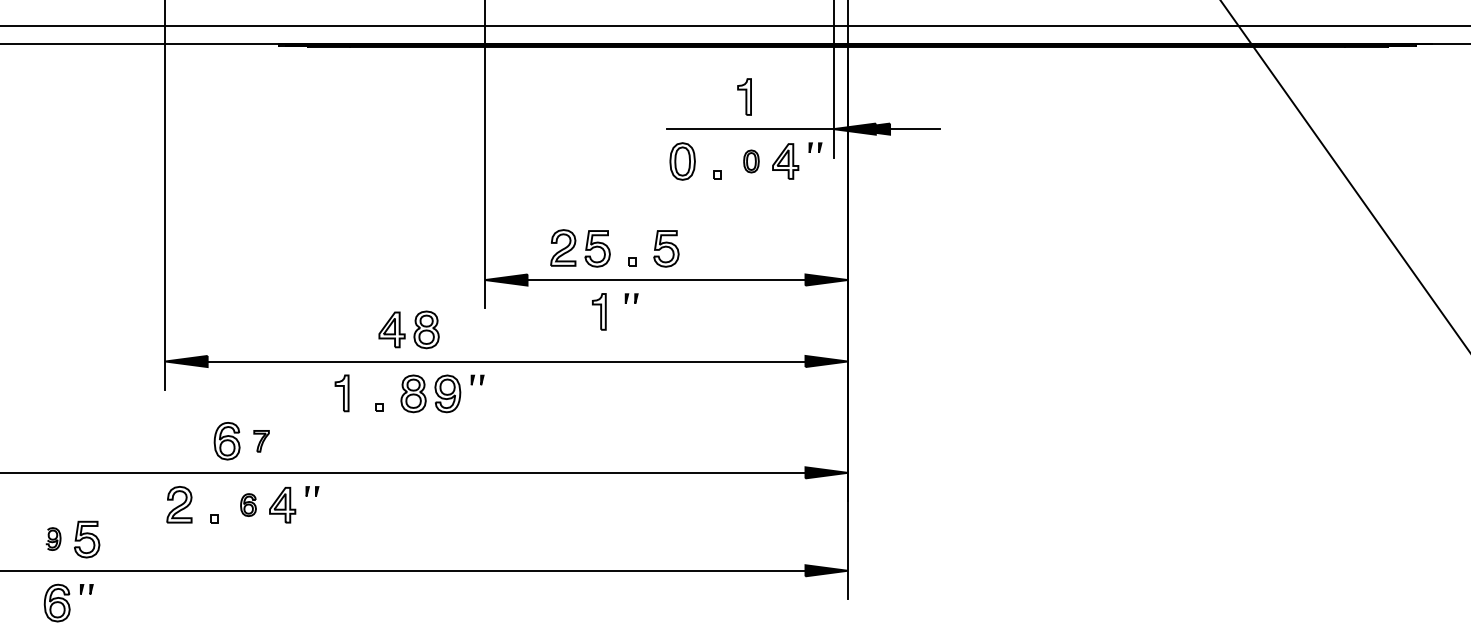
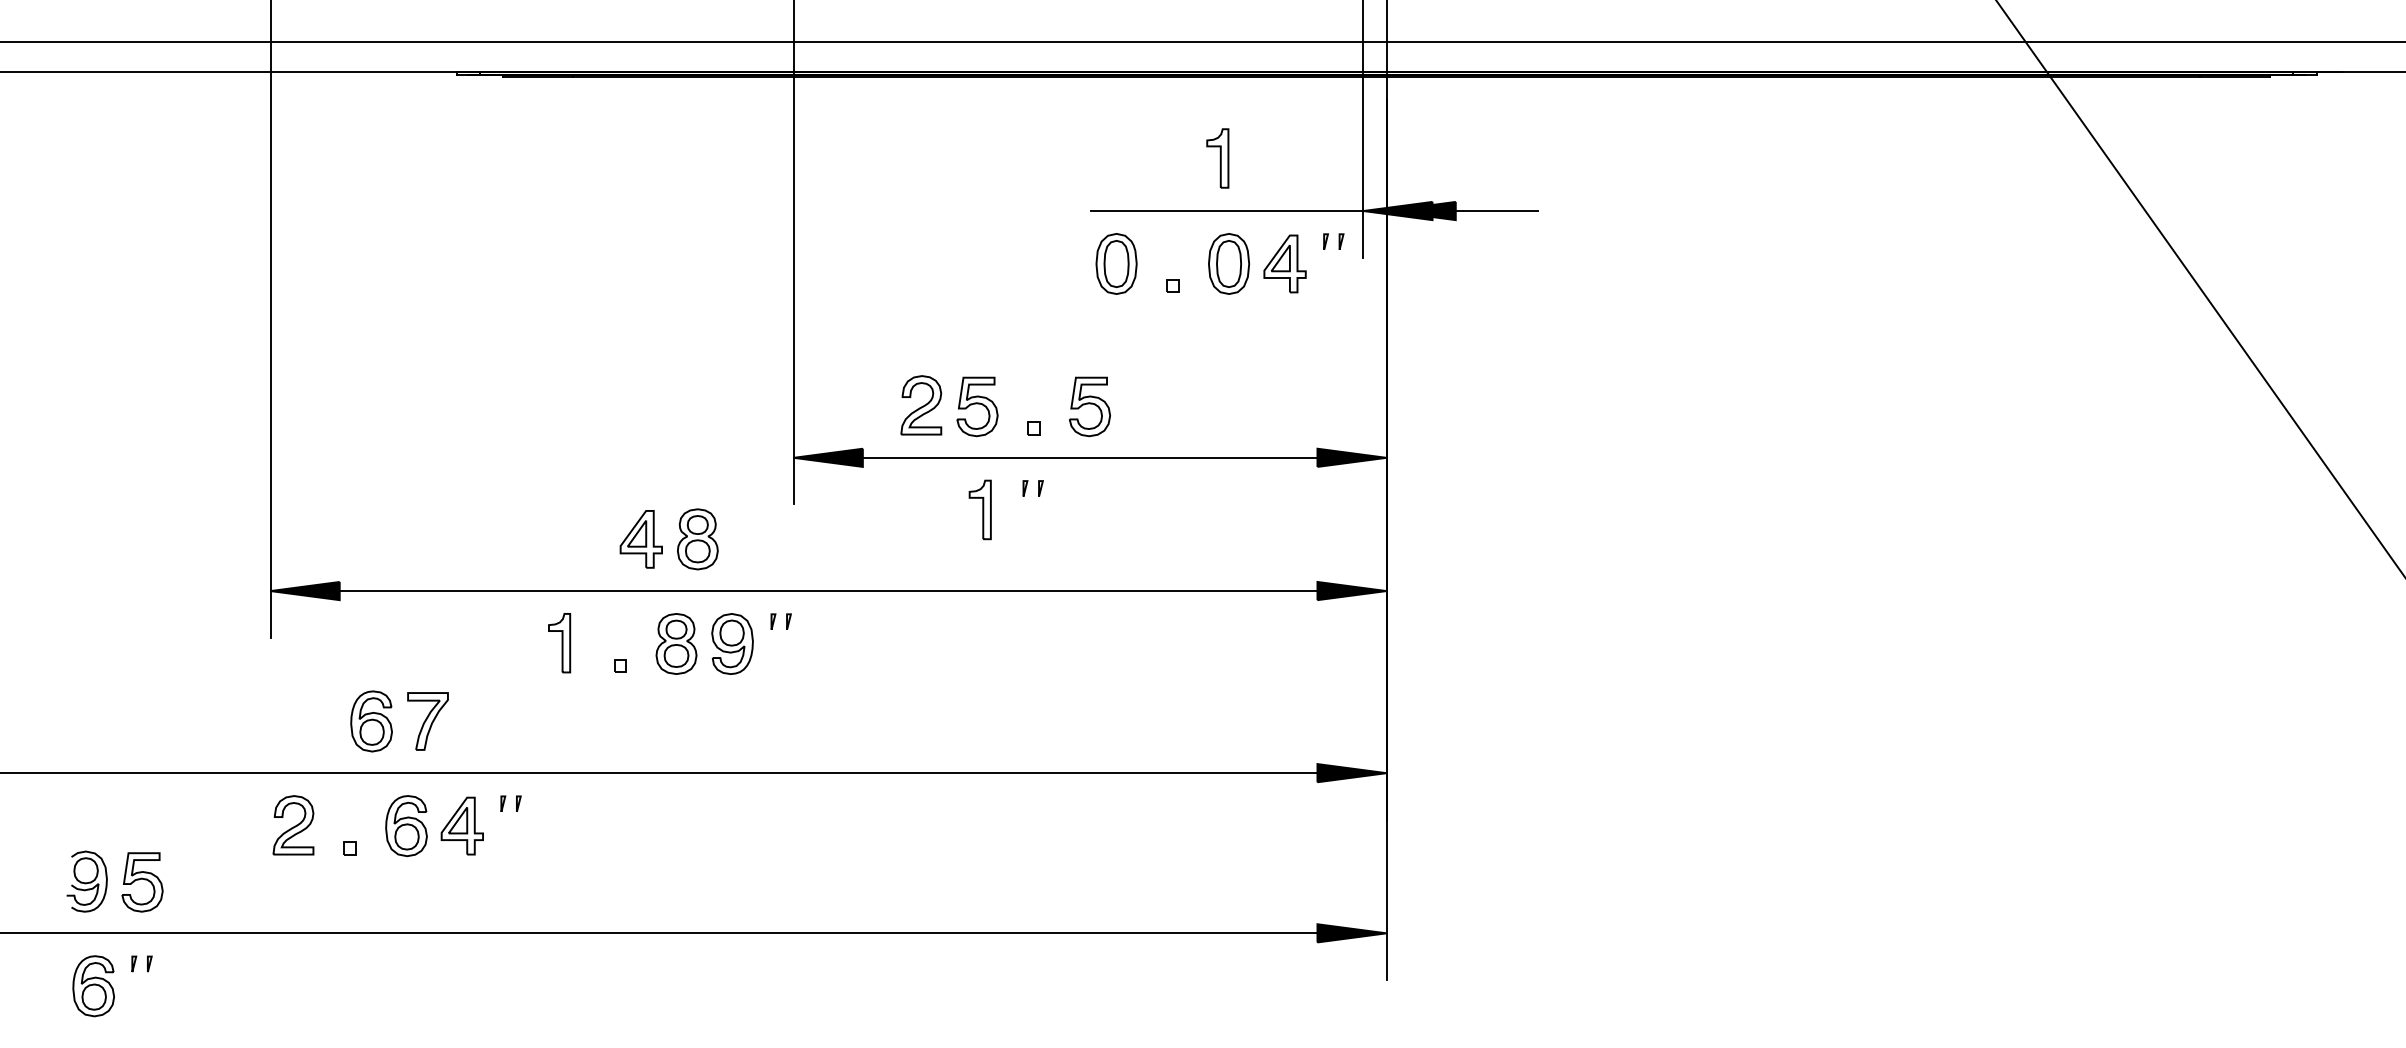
part: (751, 161) -> (1229, 263), size x1.67
part: (261, 441) -> (427, 721), size x1.67
part: (248, 504) -> (406, 824), size x1.67
part: (53, 538) -> (87, 880), size x1.67

